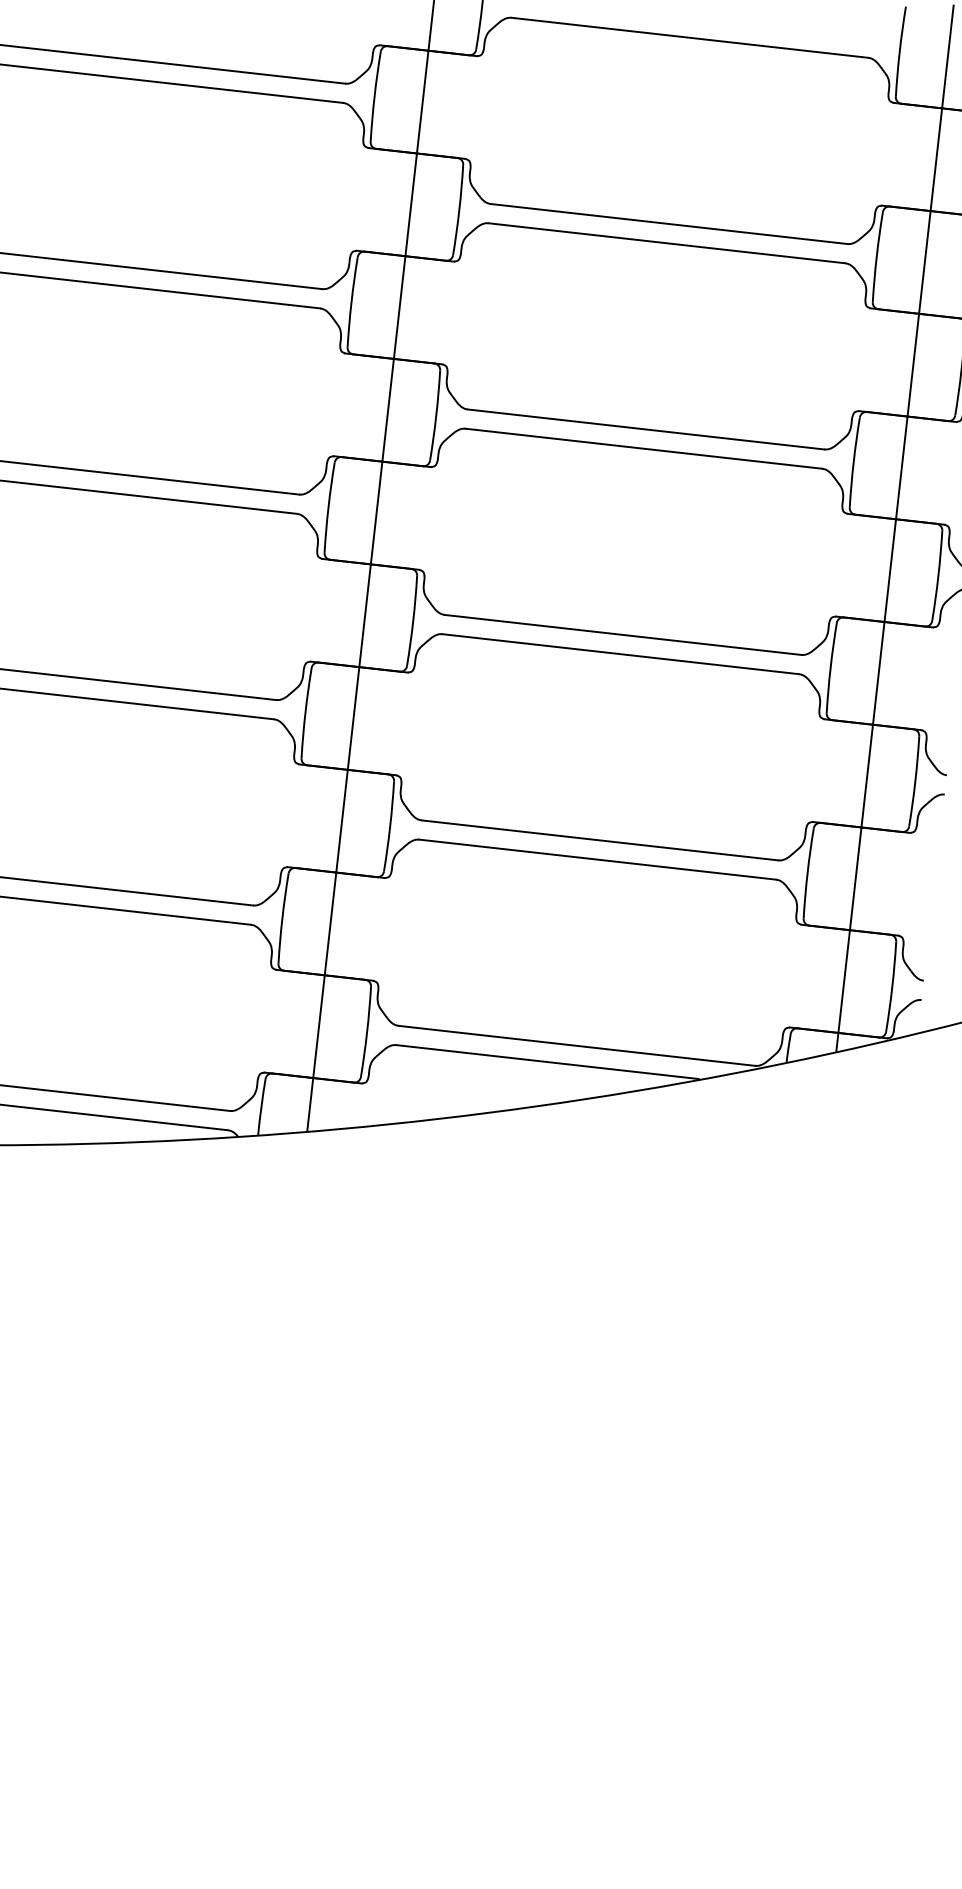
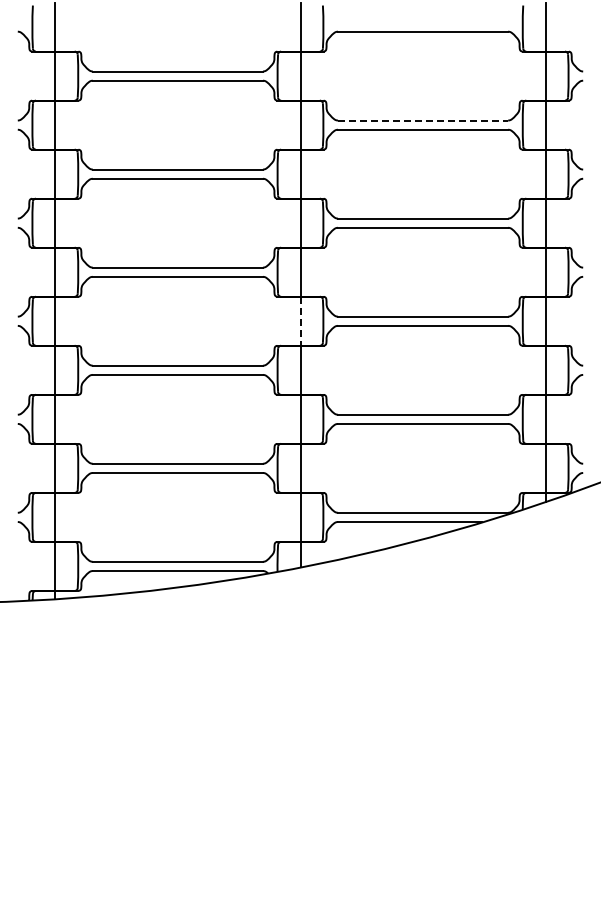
line: (669, 224) -> (423, 120), solid -> dashed
line: (365, 616) -> (300, 321), solid -> dashed

